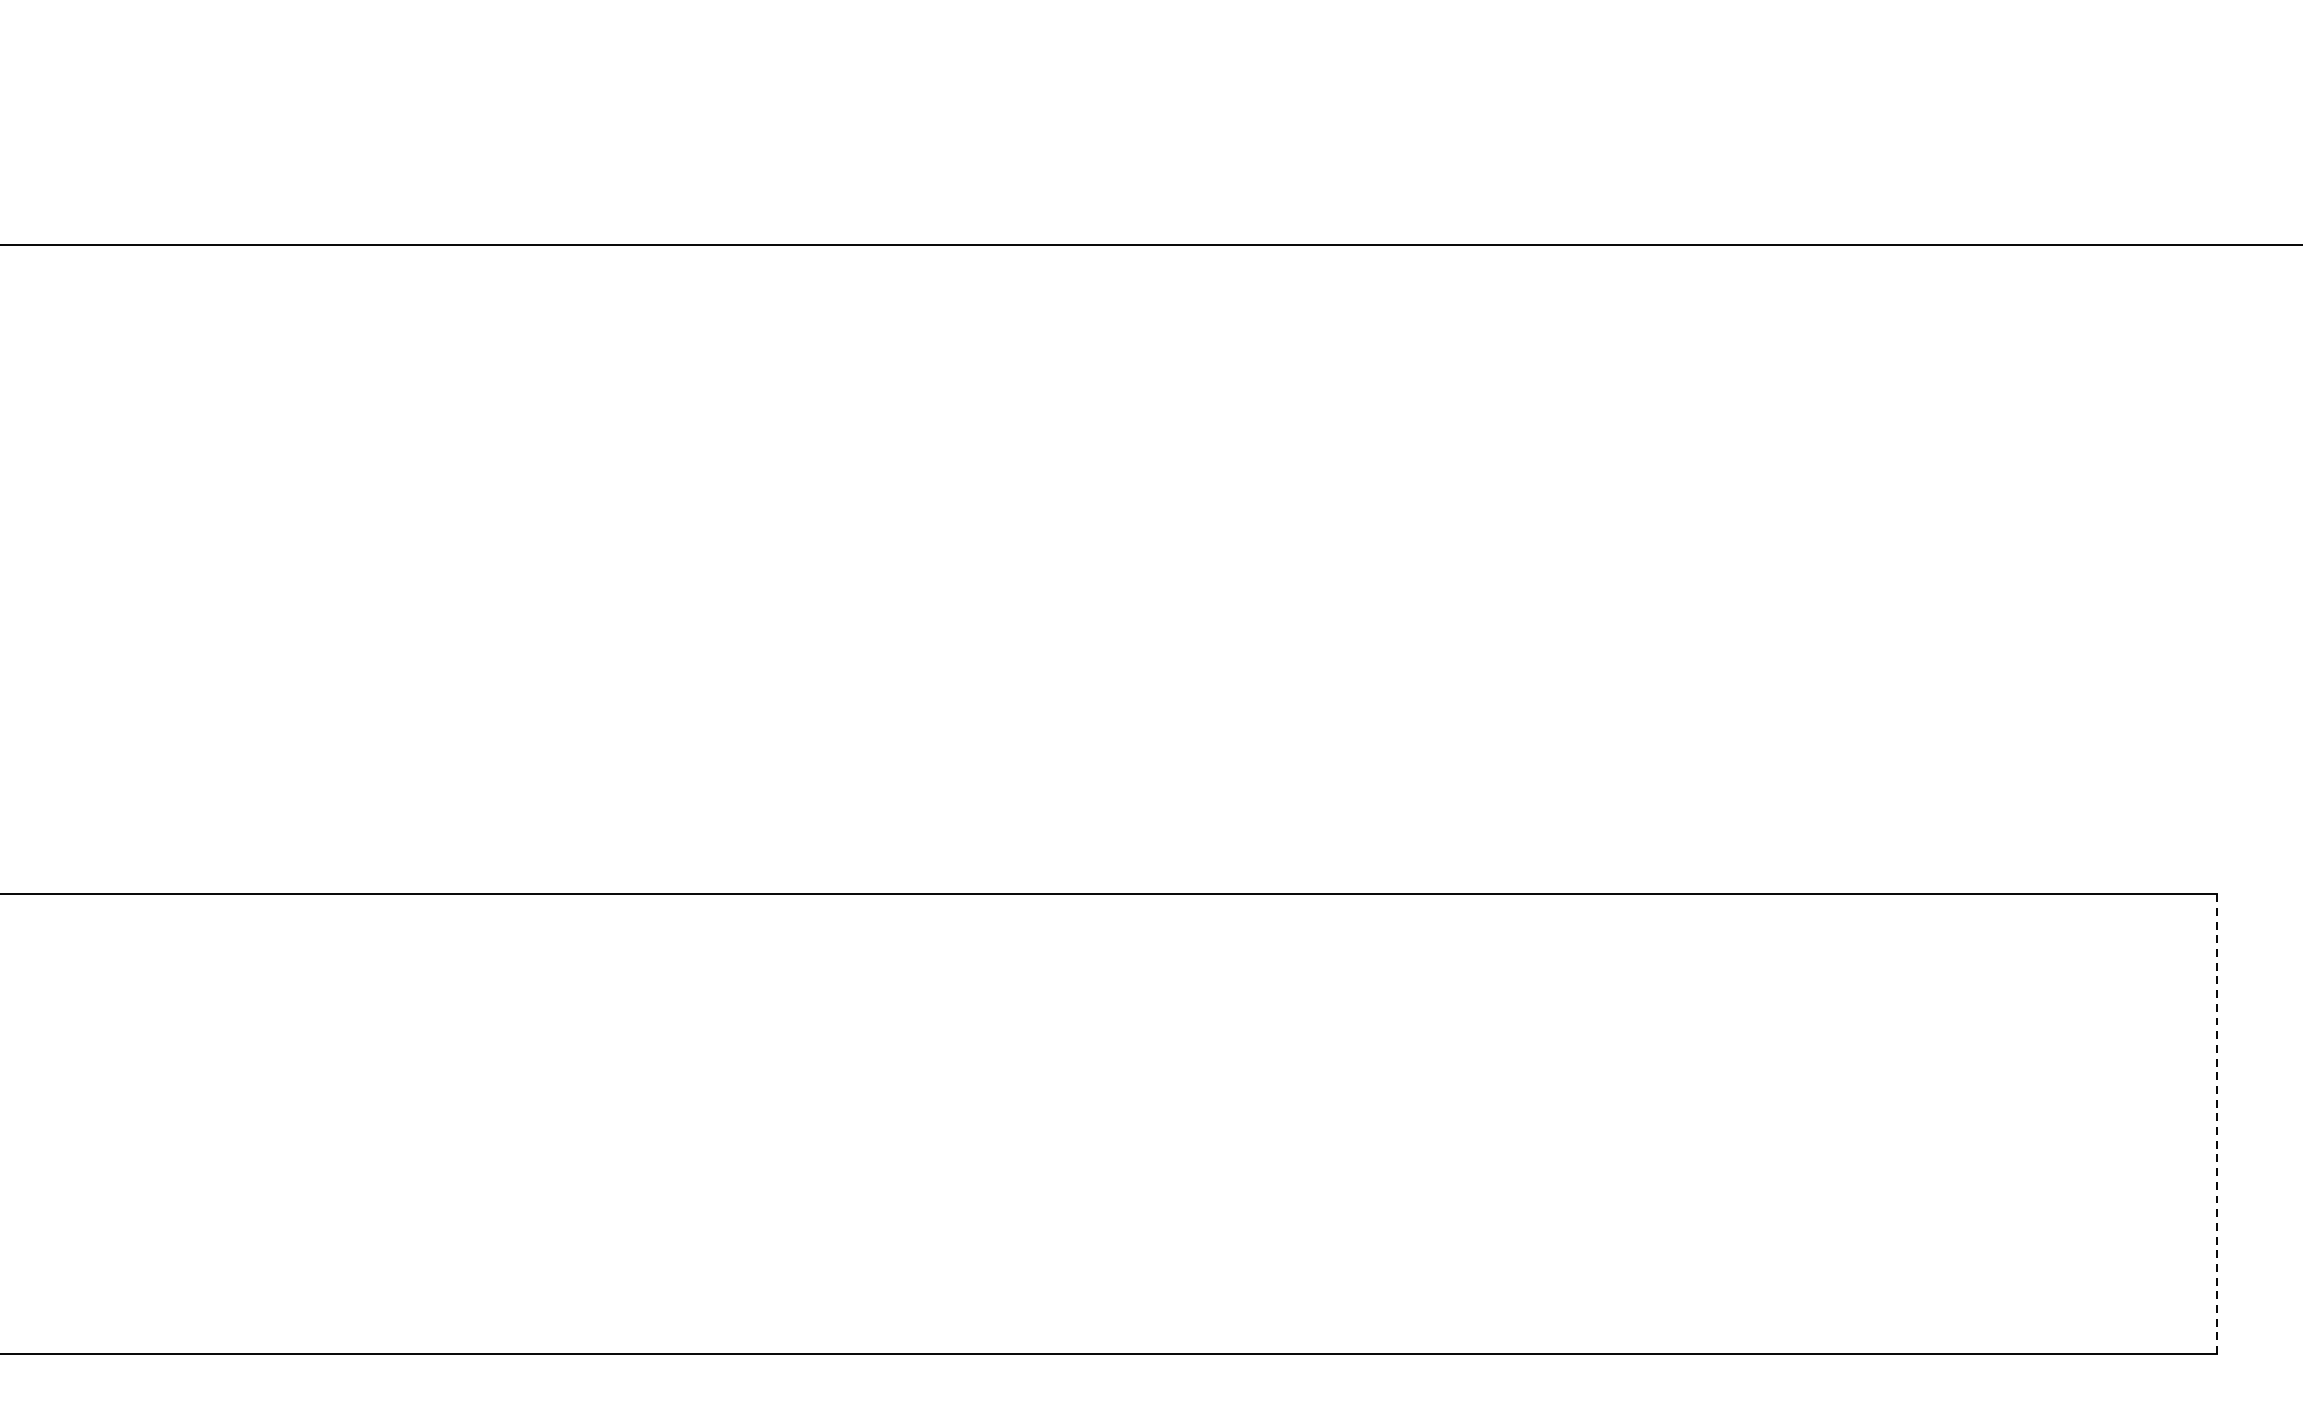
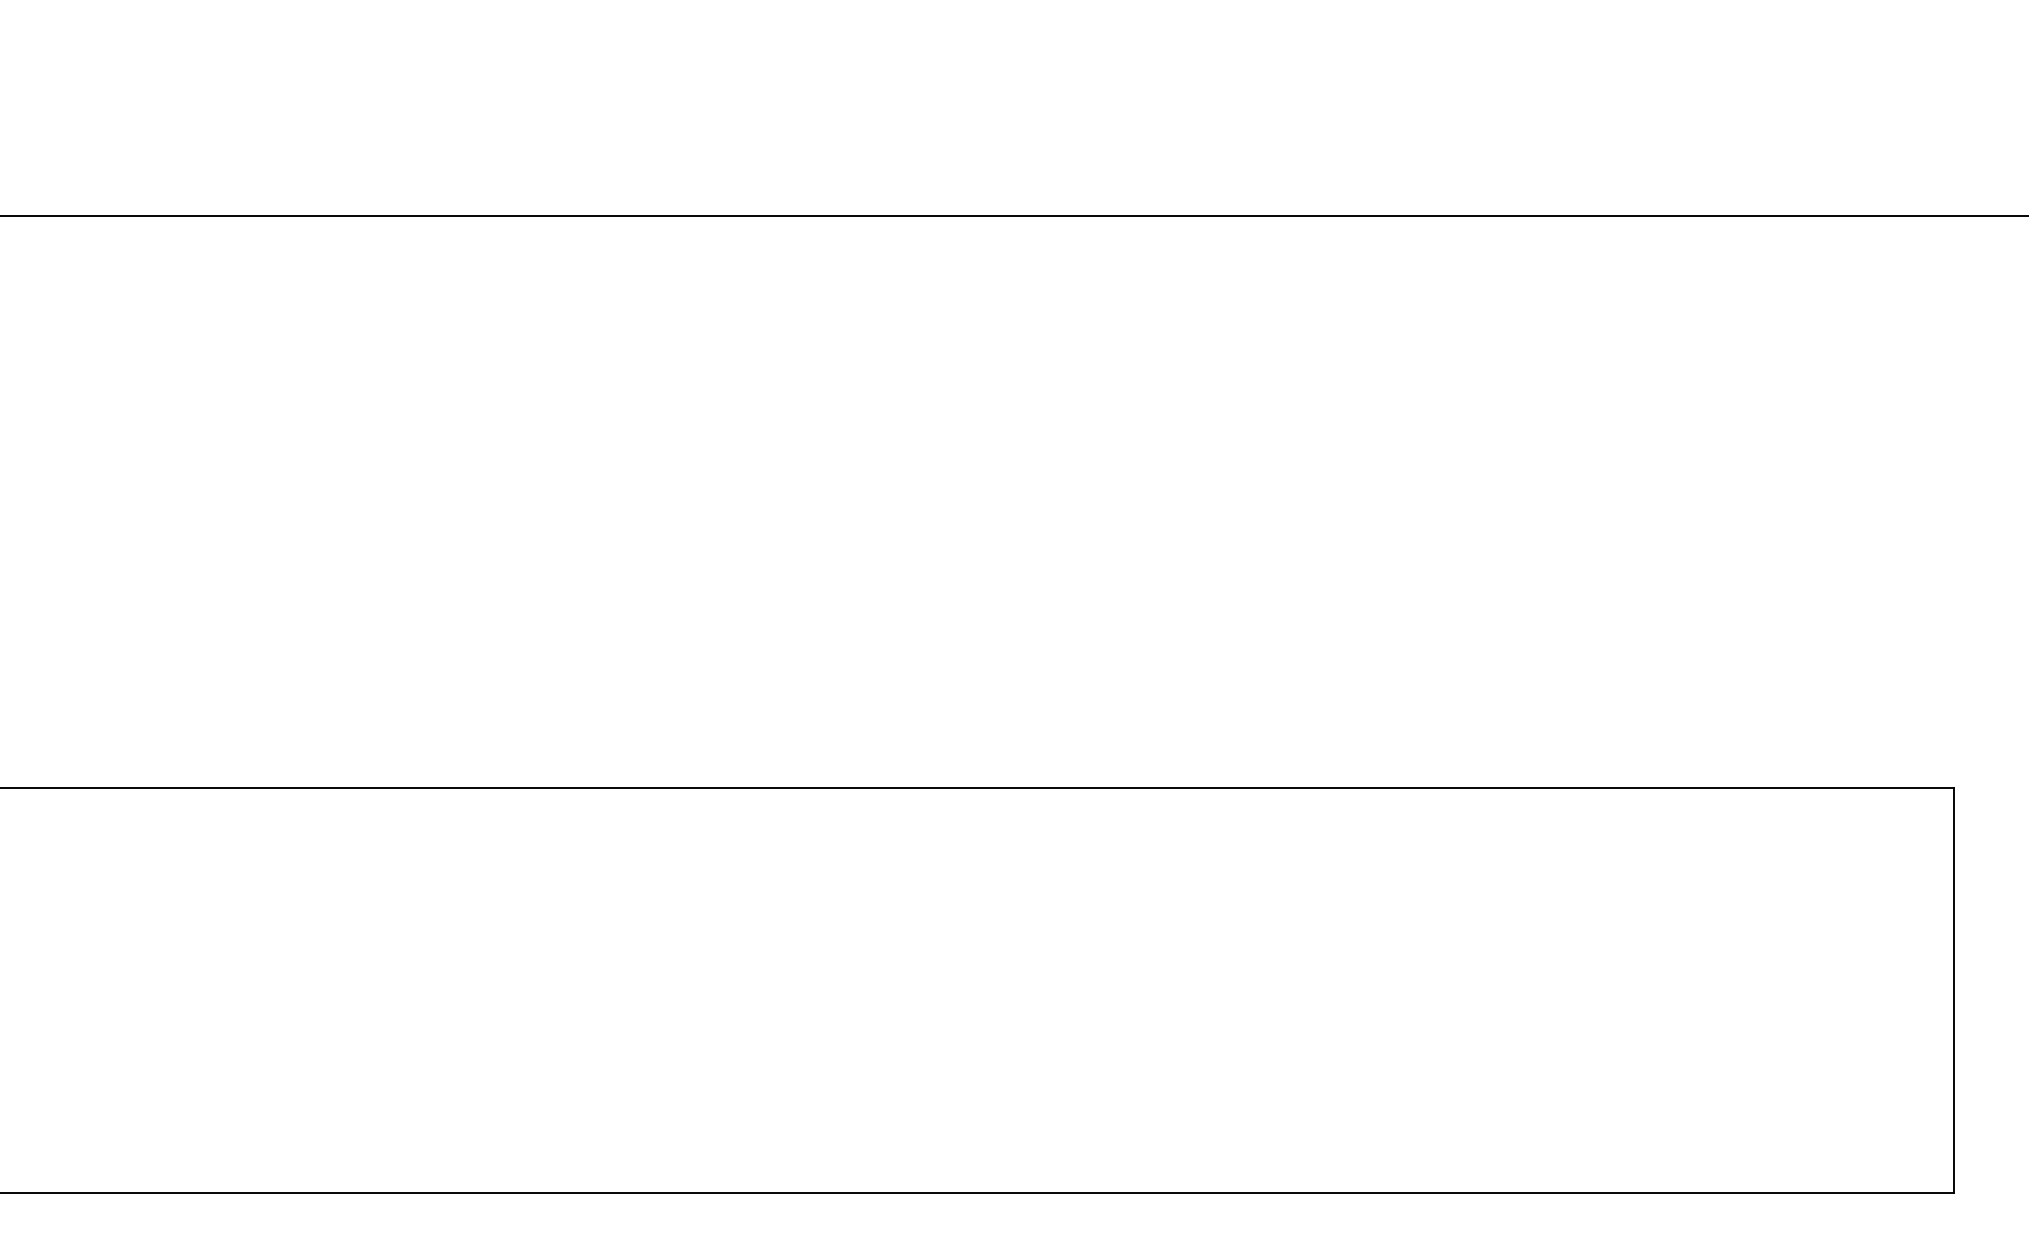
line: (2217, 1124) -> (1953, 990), dashed -> solid

